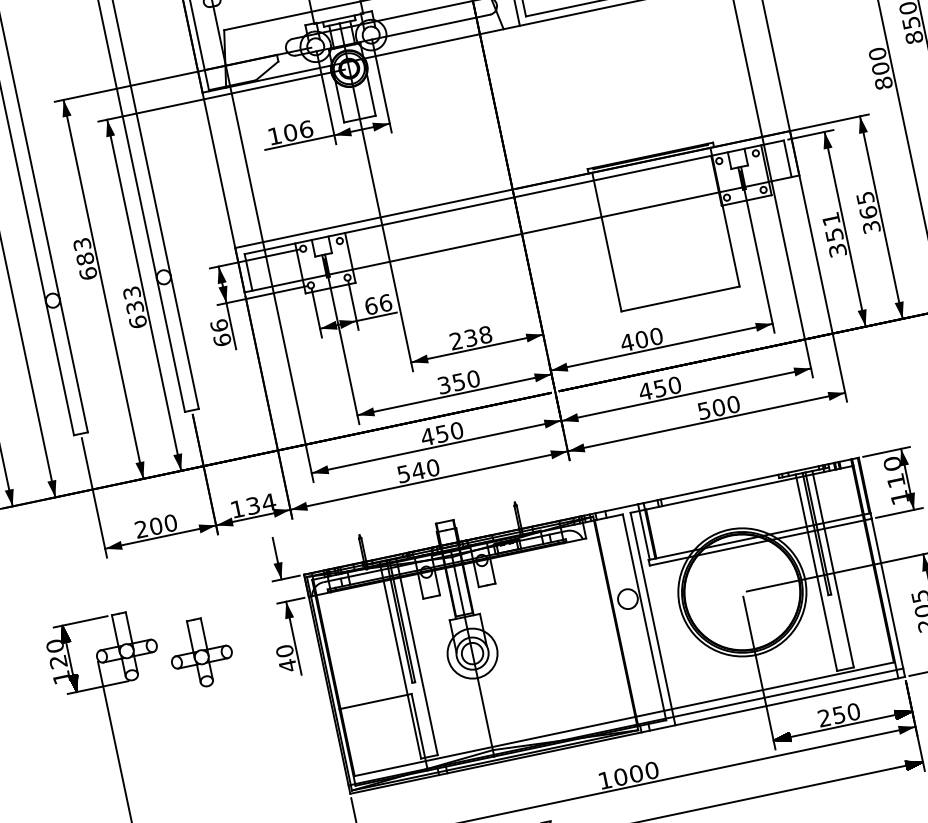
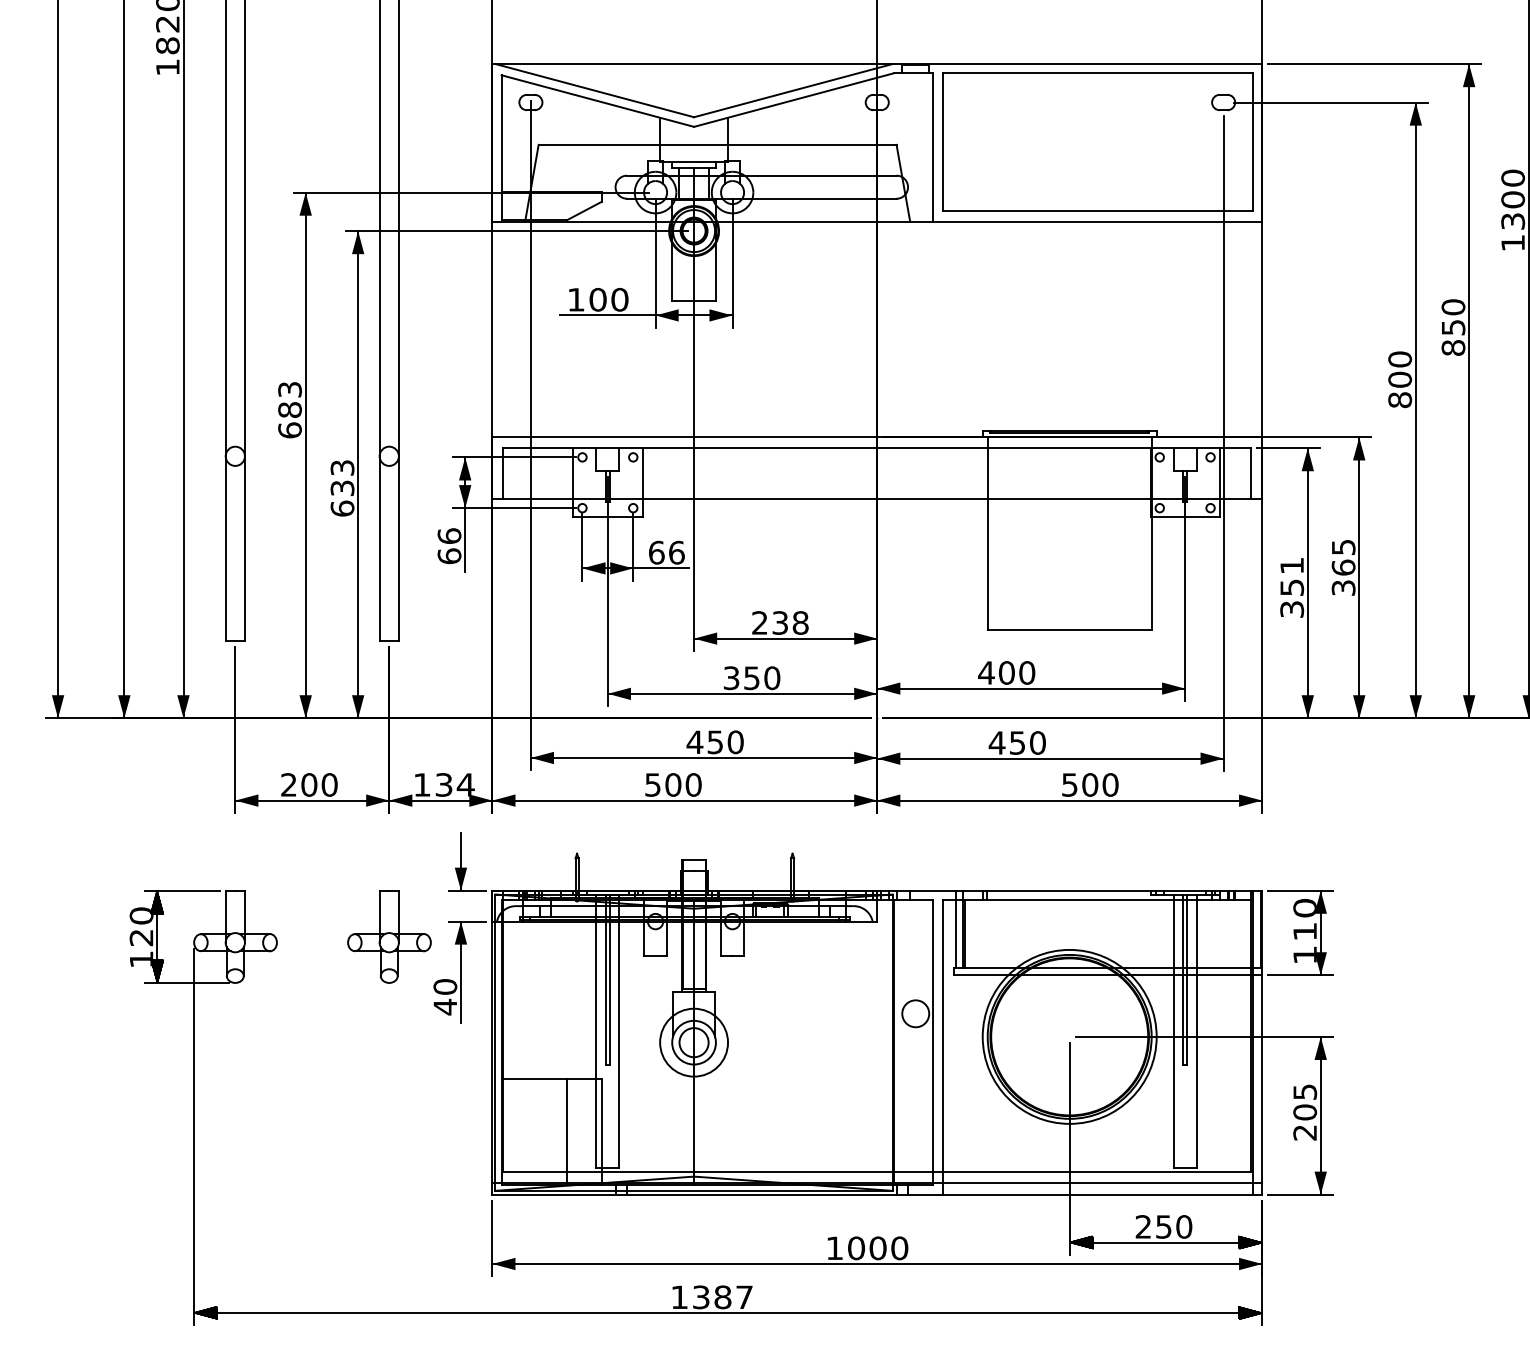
text: (305, 129) -> (619, 299), 106 -> 100
text: (417, 470) -> (672, 784), 540 -> 500
part: (200, 652) -> (389, 936), moved
line: (394, 737) -> (566, 1132), added

